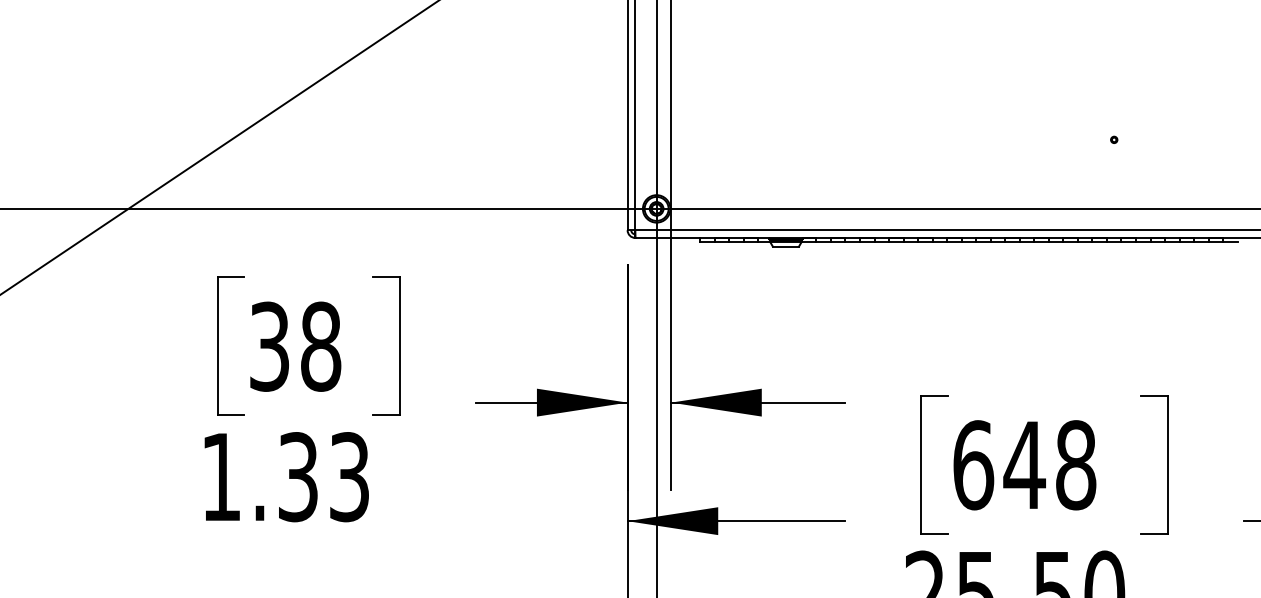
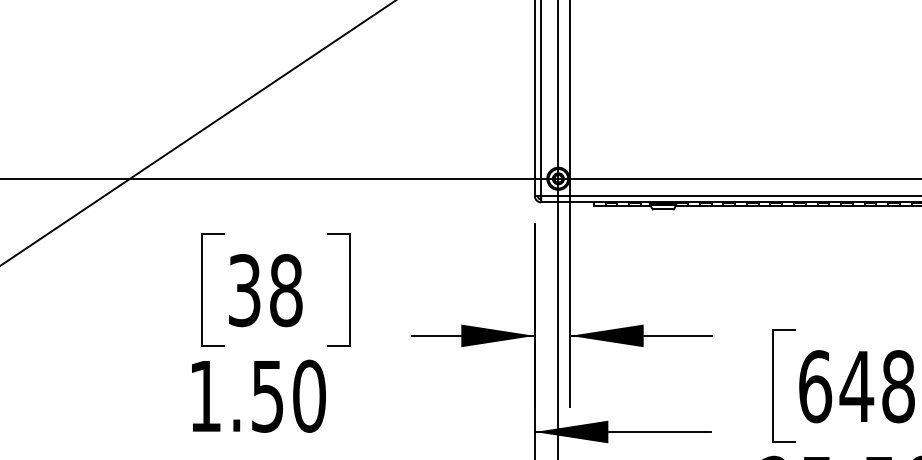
text: (324, 477) -> (289, 396), 1.33 -> 1.50

